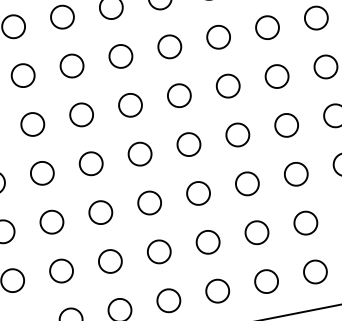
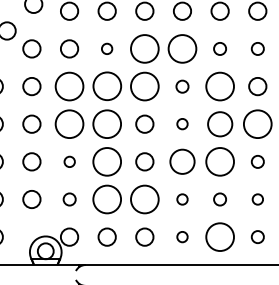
circle: (267, 27) -> (257, 48), size x0.7
circle: (217, 36) -> (219, 48), size x0.7
circle: (169, 46) -> (182, 48), size x1.6
circle: (120, 55) -> (144, 48), size x1.6
circle: (71, 65) -> (106, 48), size x0.6
circle: (227, 86) -> (219, 86), size x1.6
circle: (179, 95) -> (182, 86), size x0.7
circle: (130, 105) -> (144, 86), size x1.6
circle: (80, 114) -> (106, 86), size x1.6
circle: (32, 124) -> (69, 86), size x1.6
circle: (286, 124) -> (257, 123), size x1.6
circle: (236, 134) -> (219, 123), size x1.4
circle: (188, 143) -> (182, 123), size x0.6
circle: (90, 163) -> (106, 123), size x1.6
circle: (42, 172) -> (69, 123), size x1.6
circle: (295, 173) -> (257, 161), size x0.7
circle: (246, 183) -> (219, 161), size x1.6
circle: (198, 192) -> (182, 161), size x1.4
circle: (99, 212) -> (106, 161), size x1.6
circle: (51, 221) -> (69, 161), size x0.6
circle: (305, 223) -> (257, 199), size x0.6
circle: (256, 232) -> (219, 199), size x0.7
circle: (208, 242) -> (182, 199), size x0.6
circle: (158, 251) -> (144, 199), size x1.6
circle: (109, 261) -> (106, 199), size x1.6
circle: (61, 271) -> (69, 199), size x0.7
circle: (314, 271) -> (257, 236), size x0.7
circle: (265, 280) -> (219, 236), size x1.6
circle: (217, 290) -> (182, 236), size x0.6

